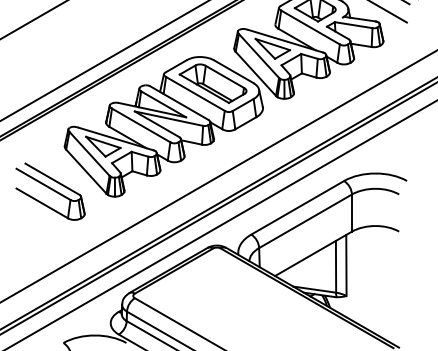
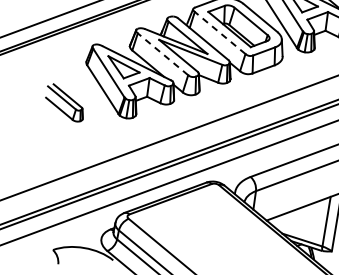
line: (195, 93) -> (220, 32), solid -> dashed
line: (141, 125) -> (163, 54), solid -> dashed
part: (50, 191) -> (65, 102), size x0.6

